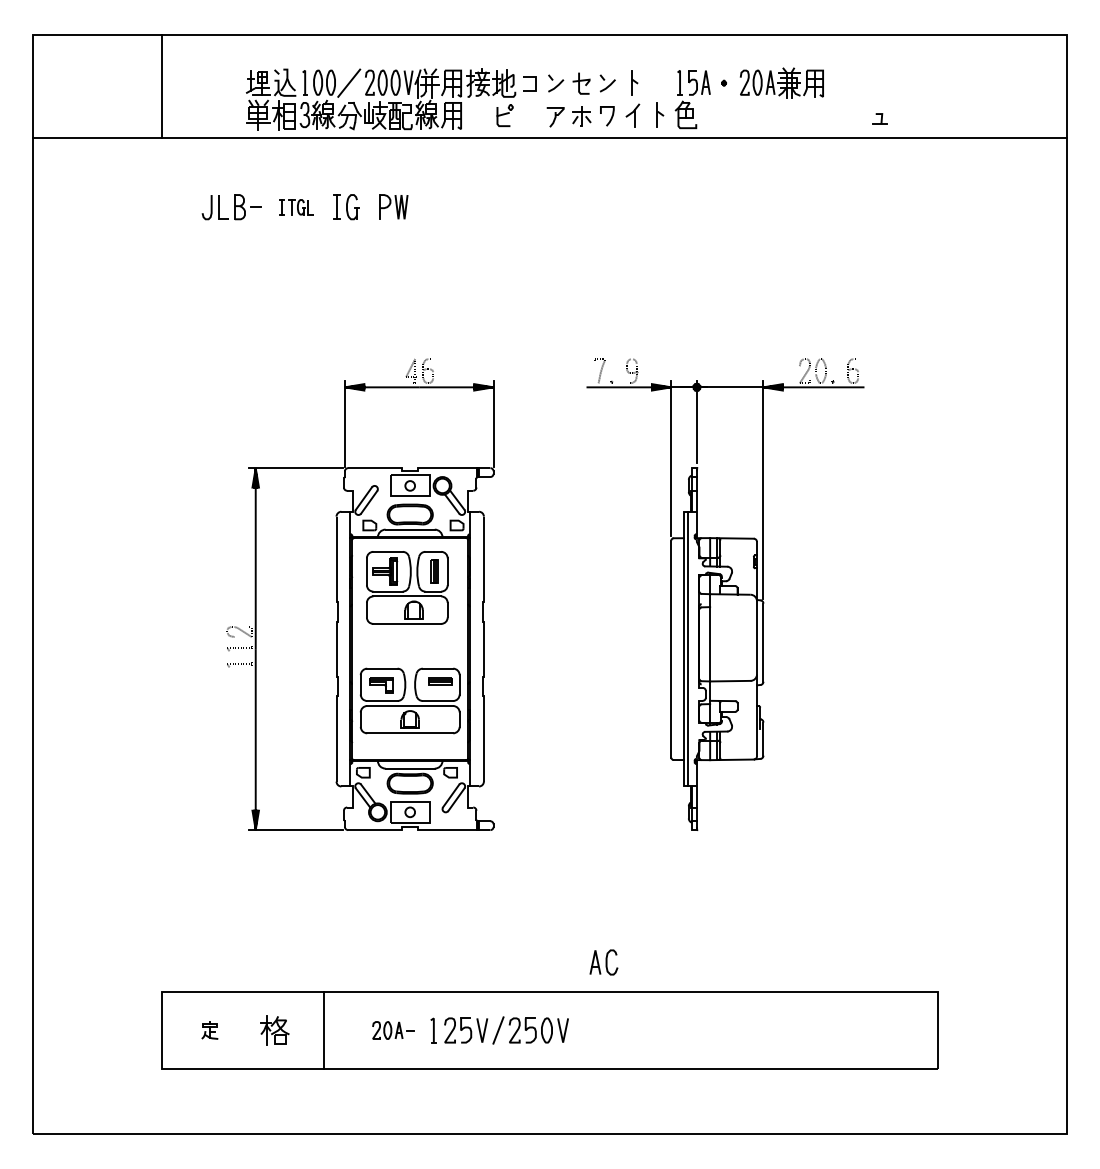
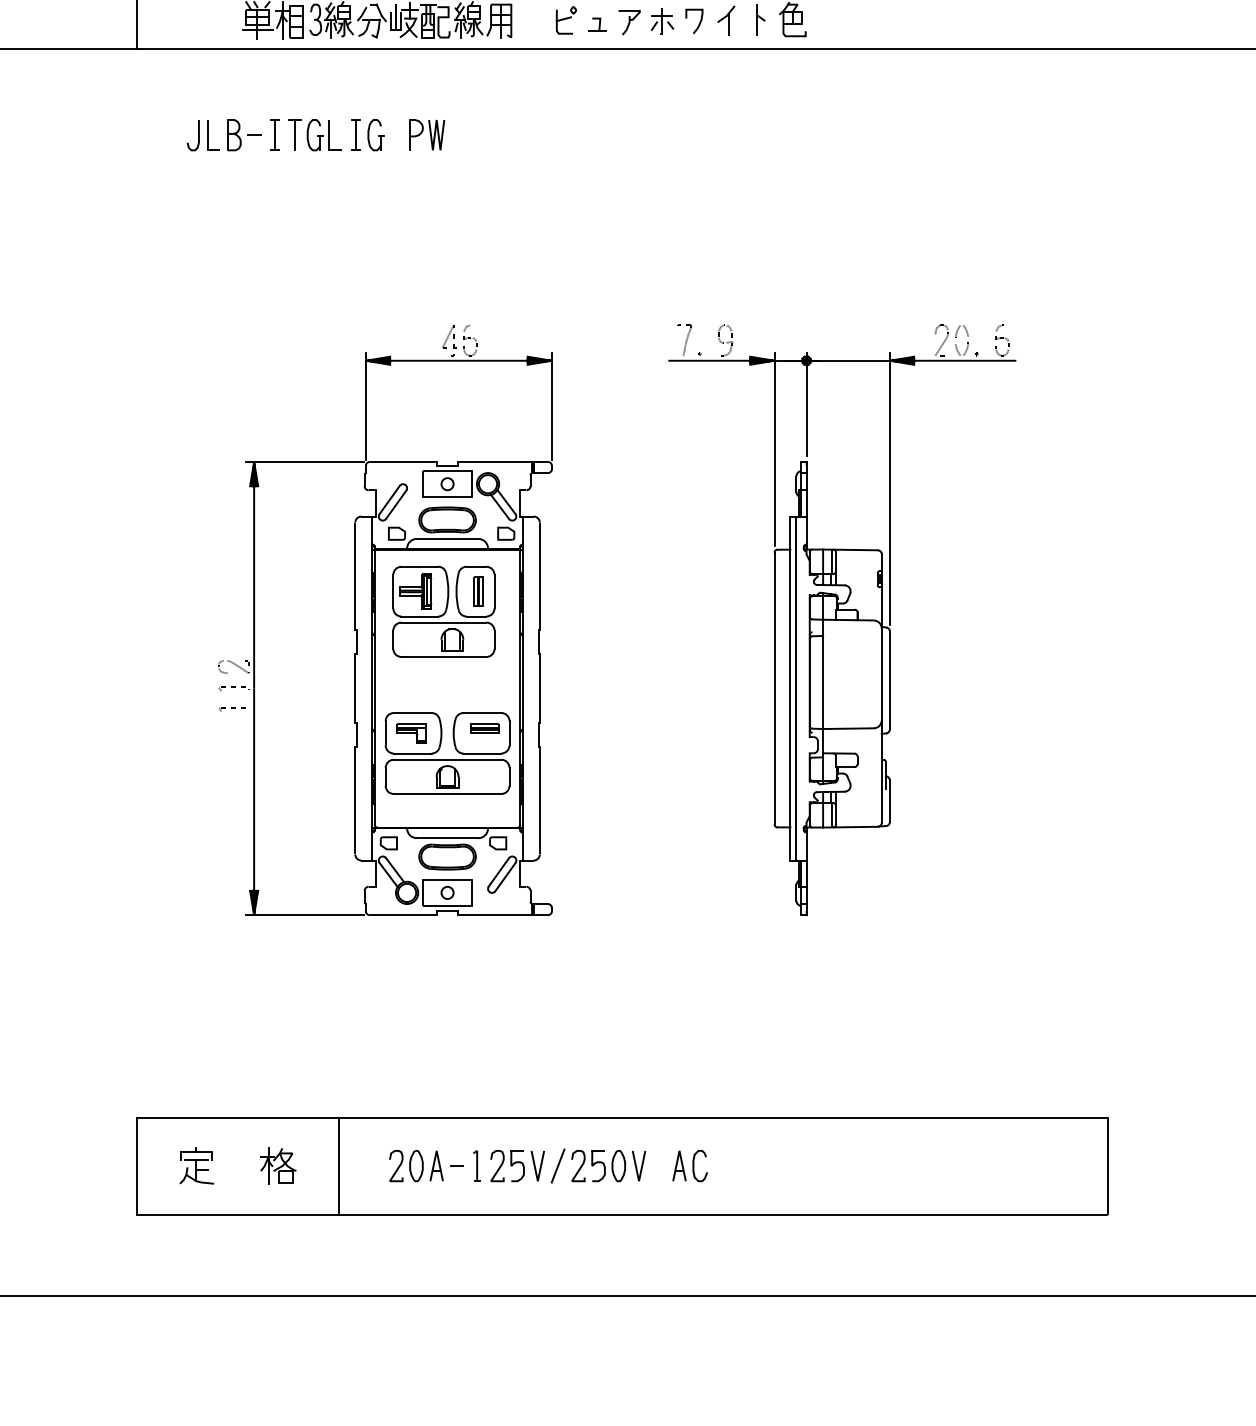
part: (879, 118) -> (596, 24), moved
part: (296, 207) -> (305, 135), size x1.67
part: (603, 962) -> (689, 1166), moved
part: (209, 1030) -> (196, 1166), size x1.67
part: (393, 1030) -> (426, 1166), size x1.43

